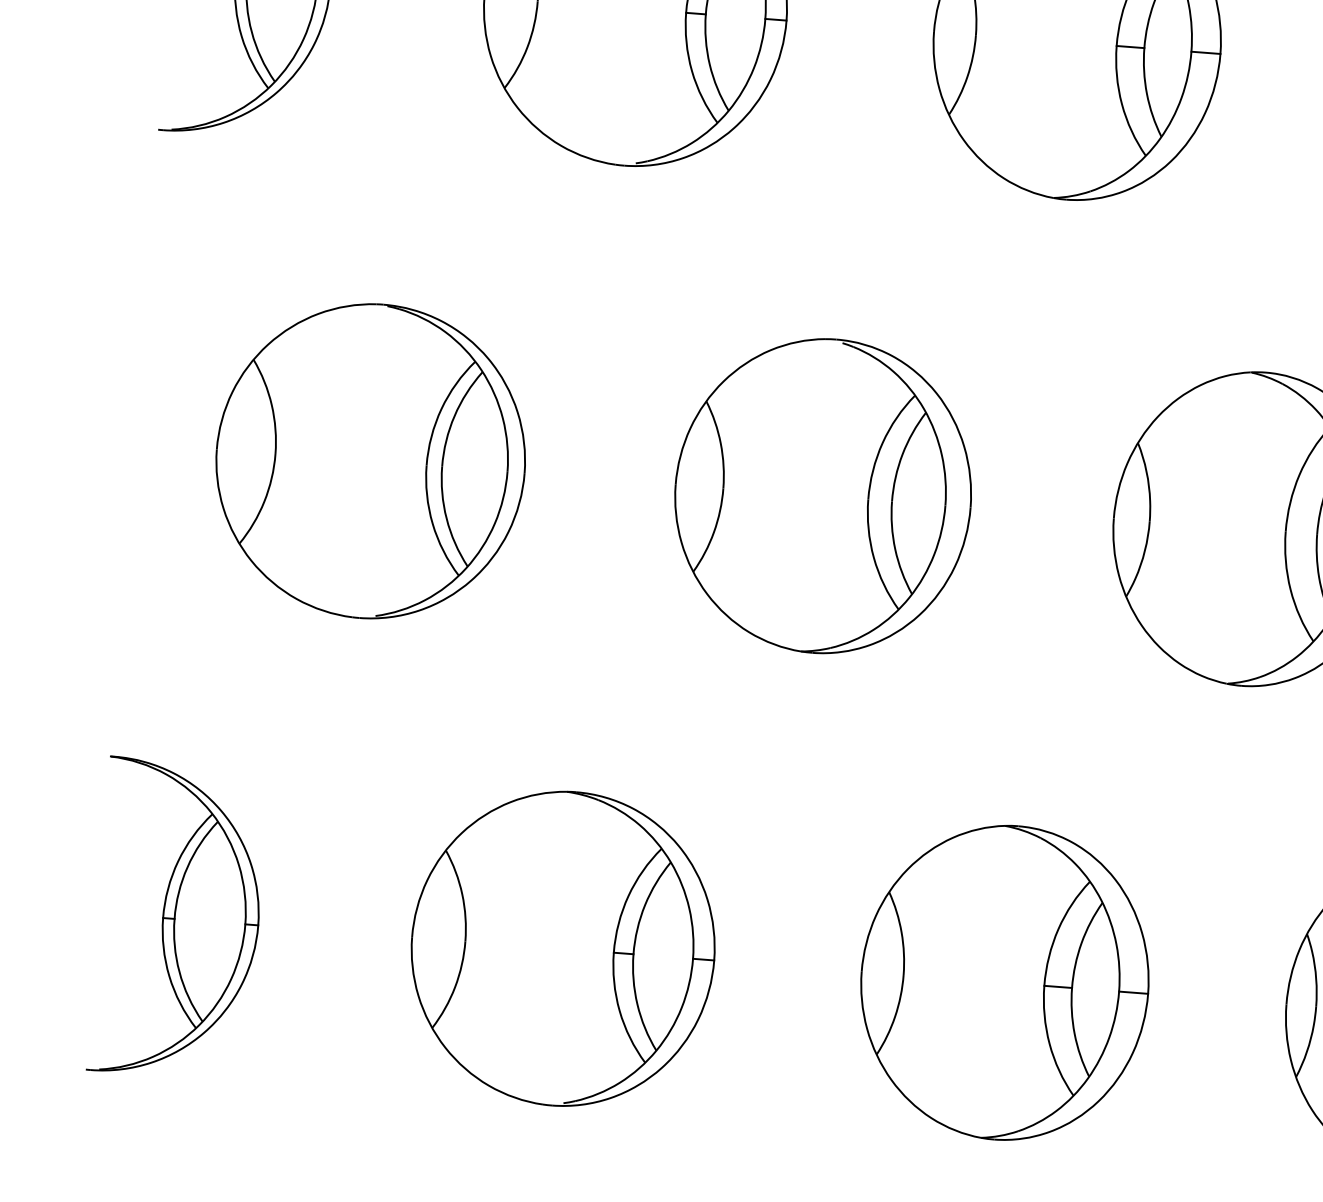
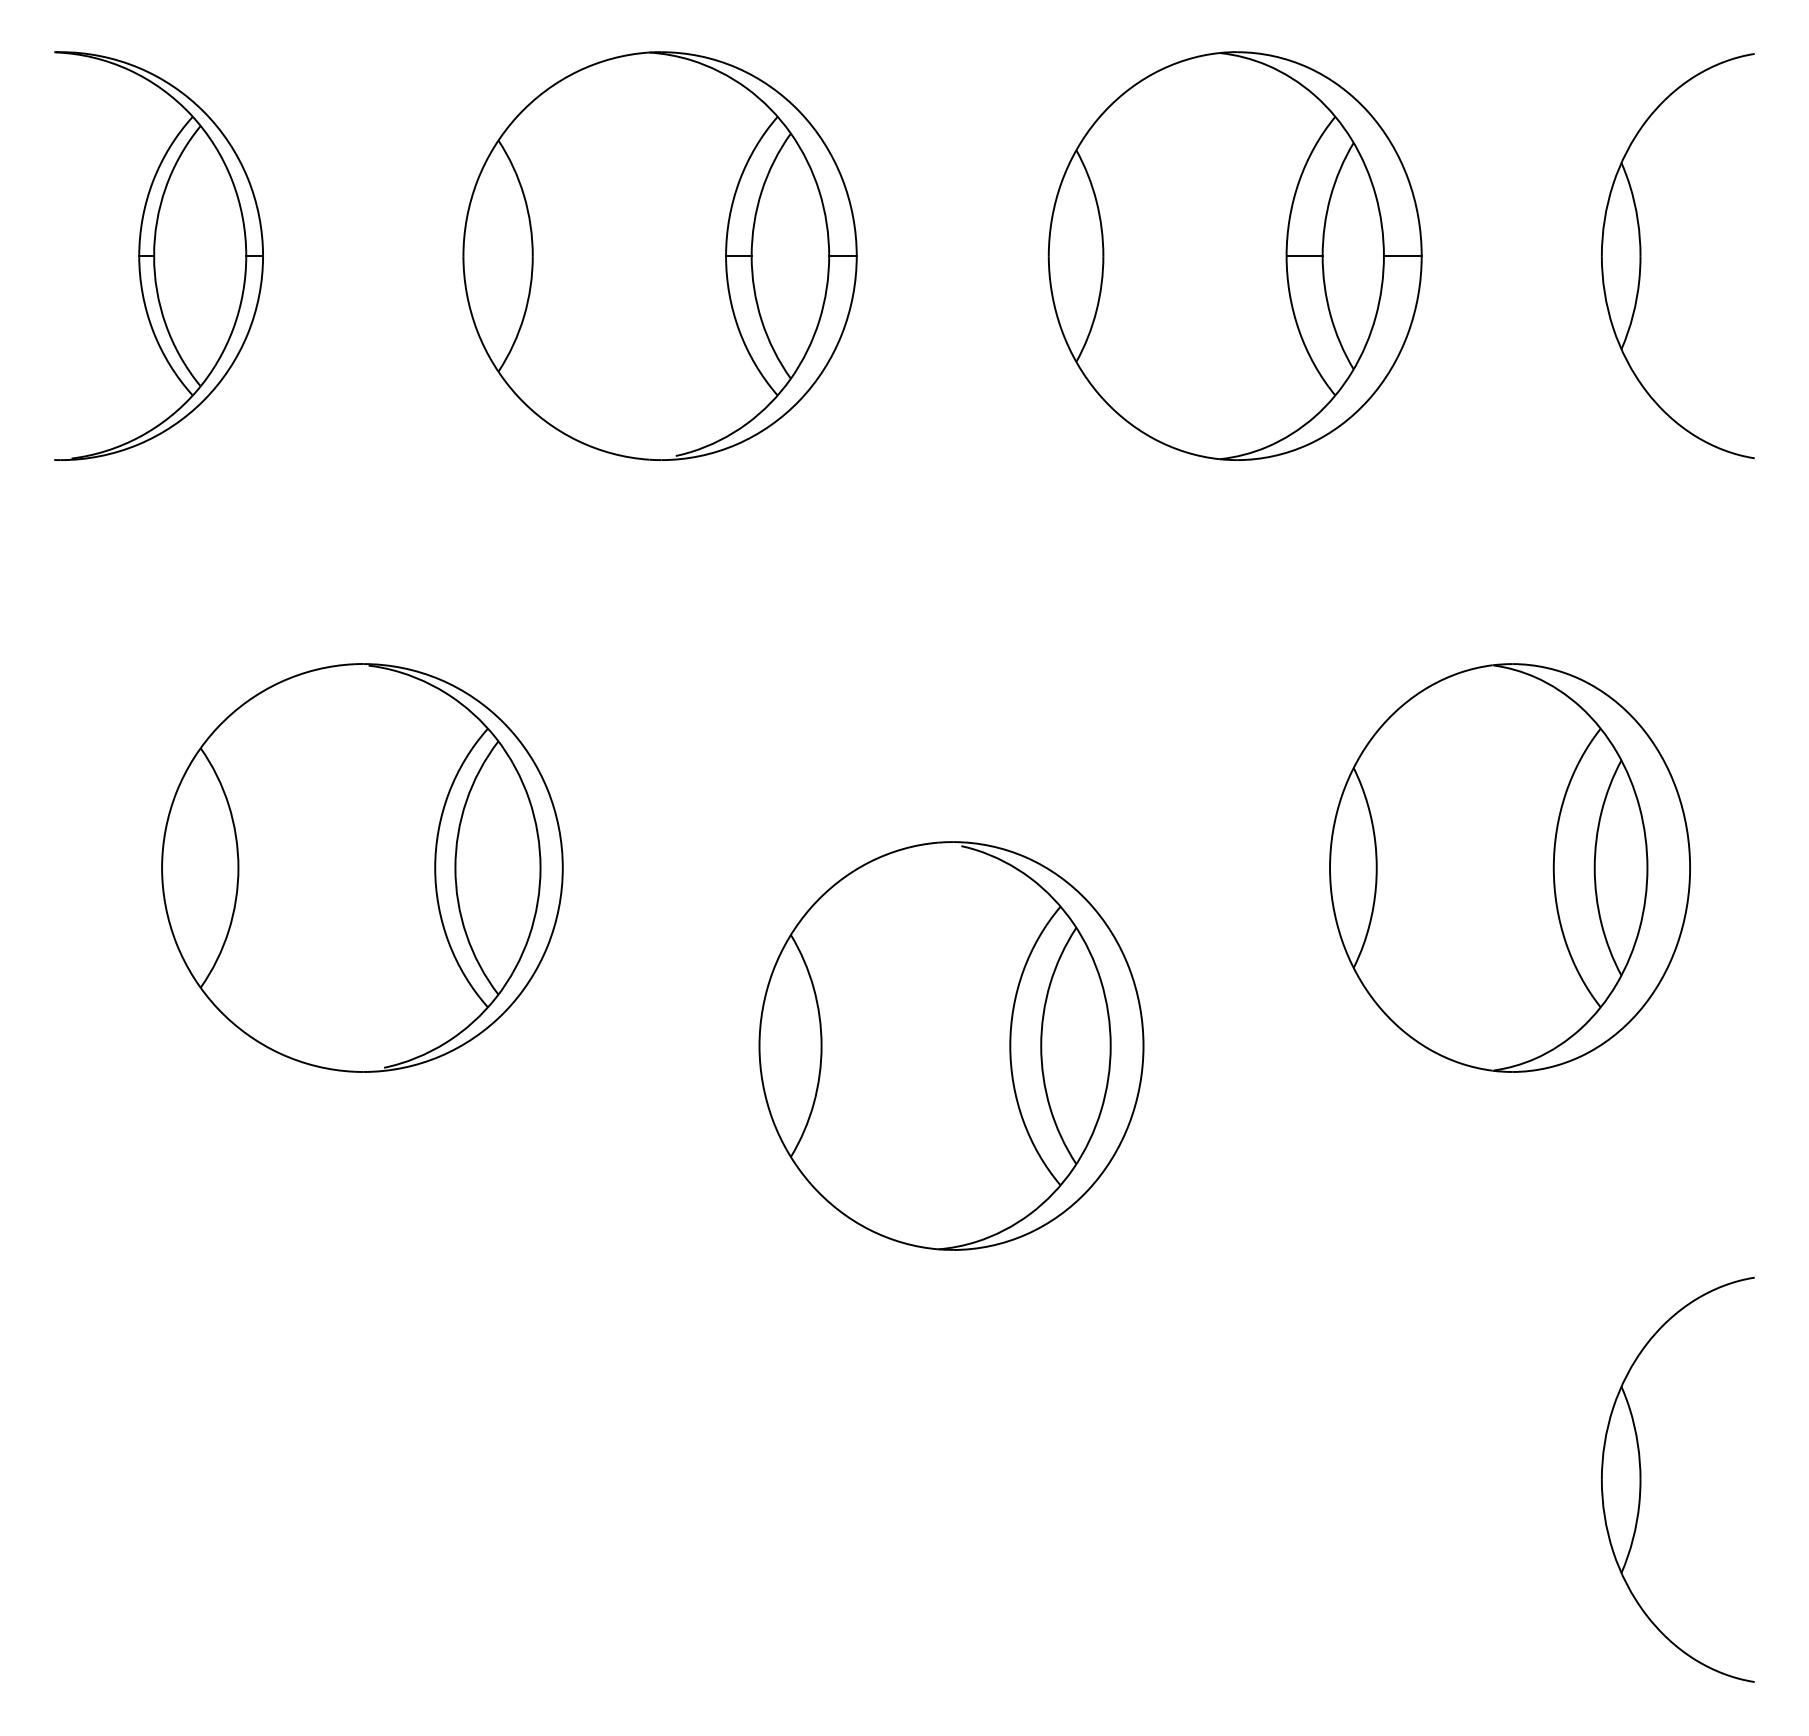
part: (823, 495) -> (951, 1045), moved
part: (177, 918) -> (158, 1479), removed
part: (562, 948) -> (659, 1479), removed
part: (1004, 982) -> (1234, 1479), removed

